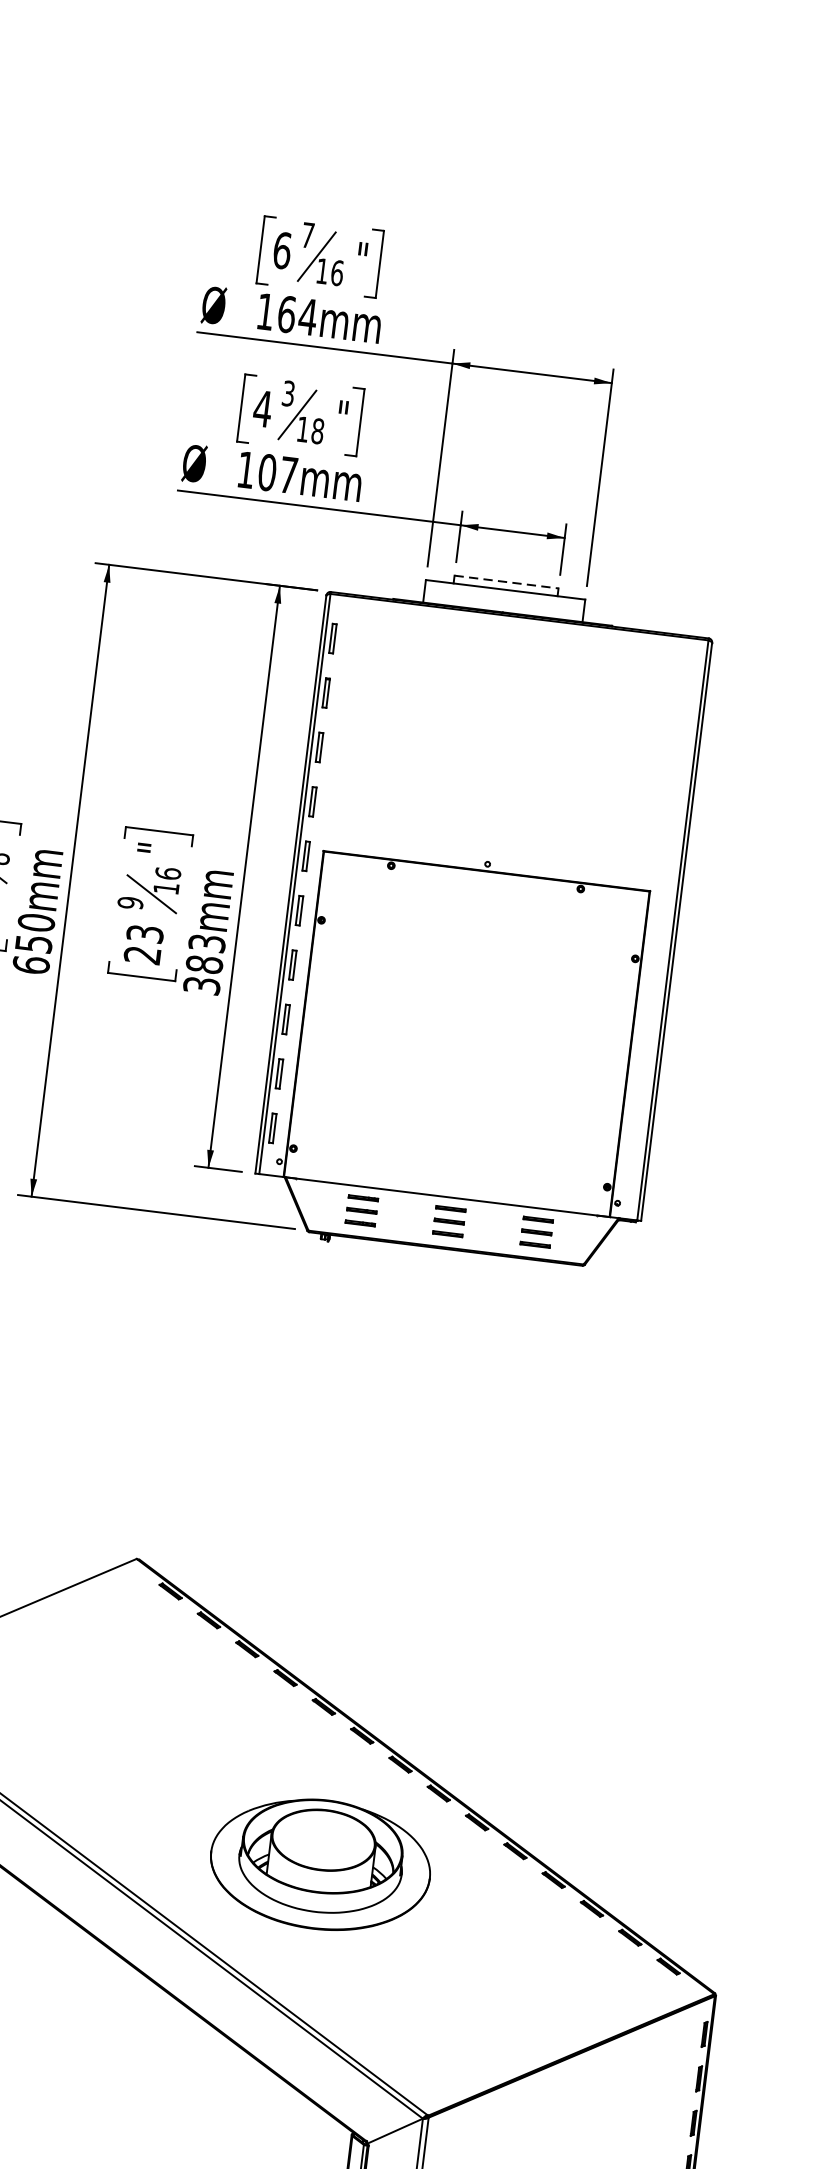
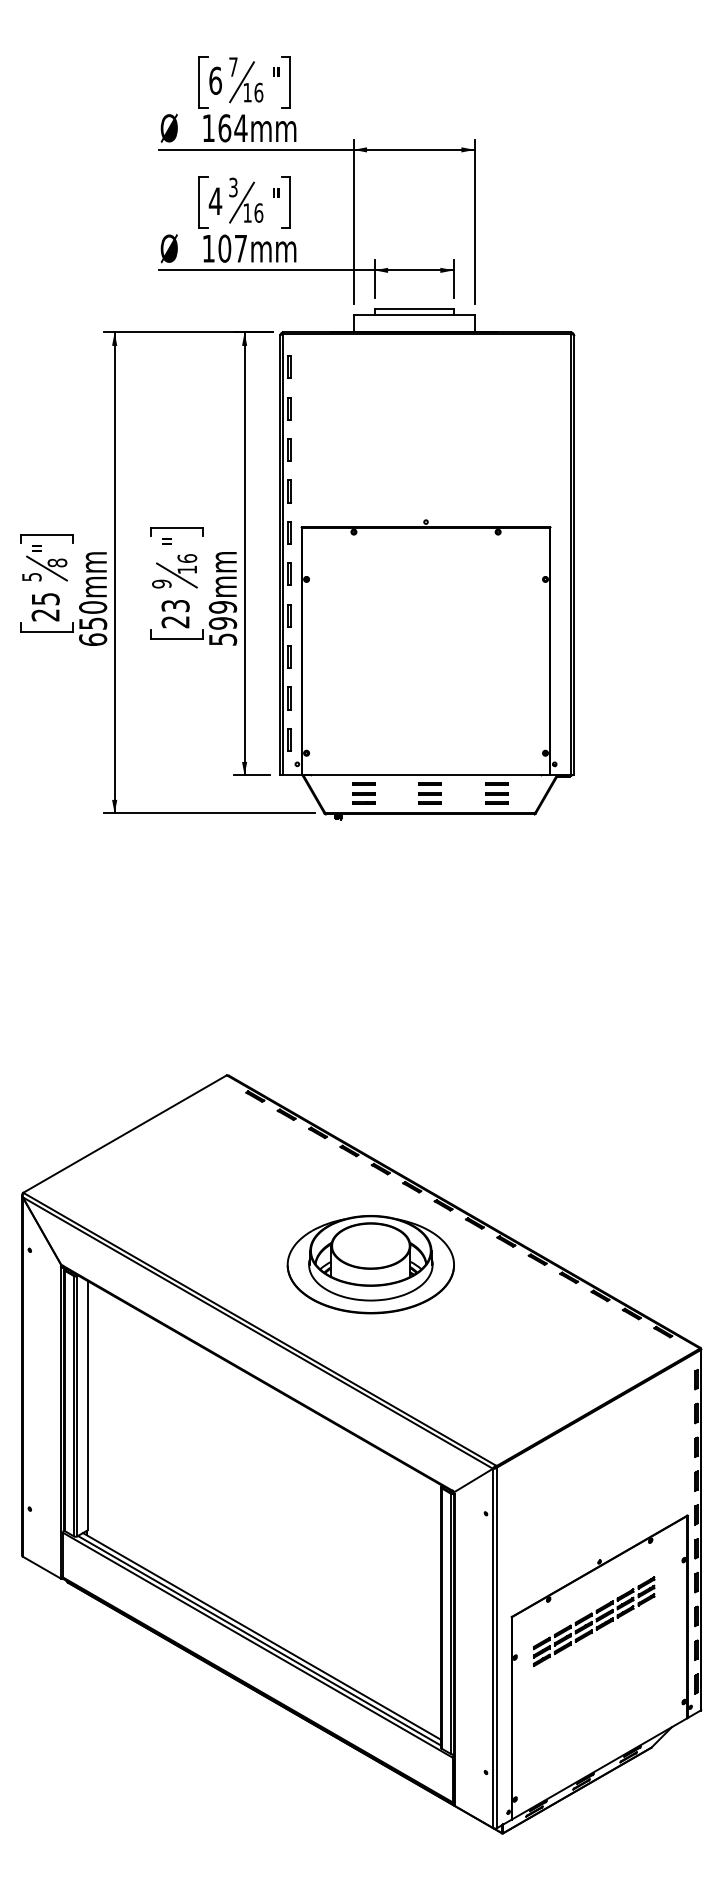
text: (317, 430) -> (258, 212), 18 -> 16
line: (506, 581) -> (414, 308), dashed -> solid
text: (203, 964) -> (222, 623), 383mm -> 599mm
part: (320, 1864) -> (370, 1264), moved

